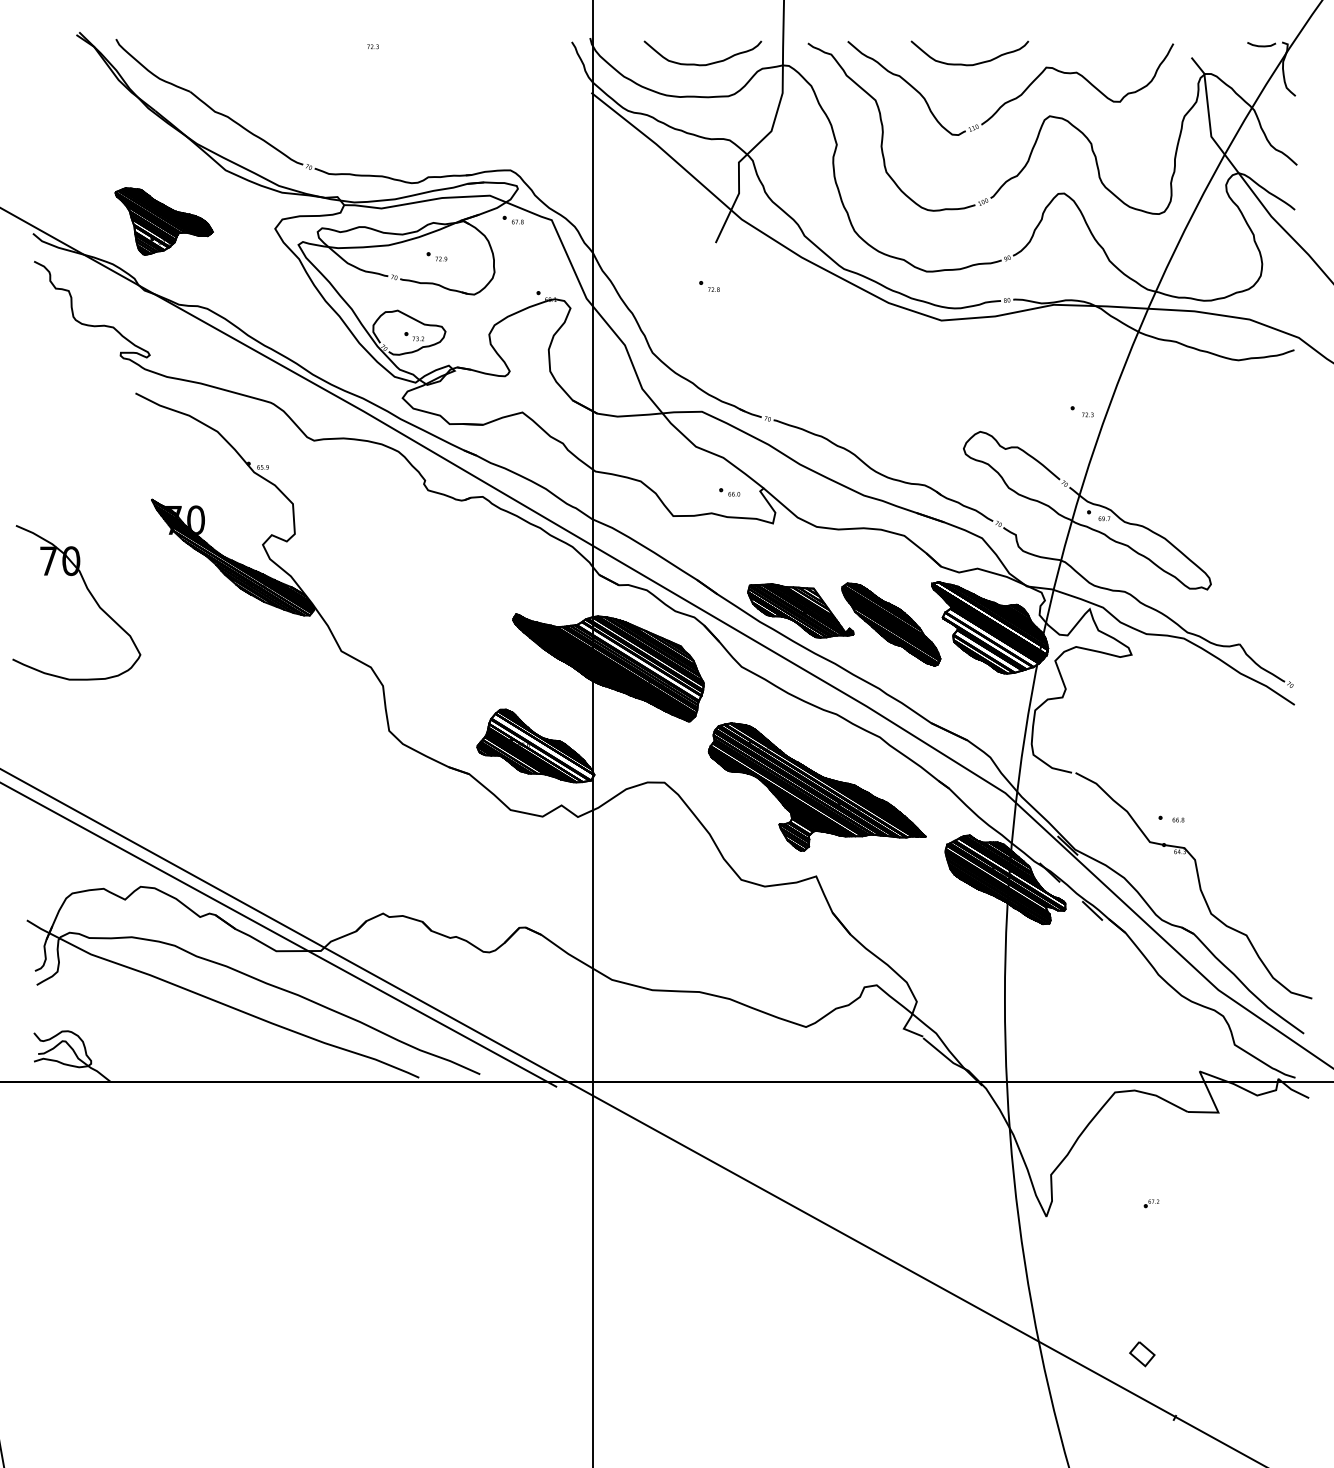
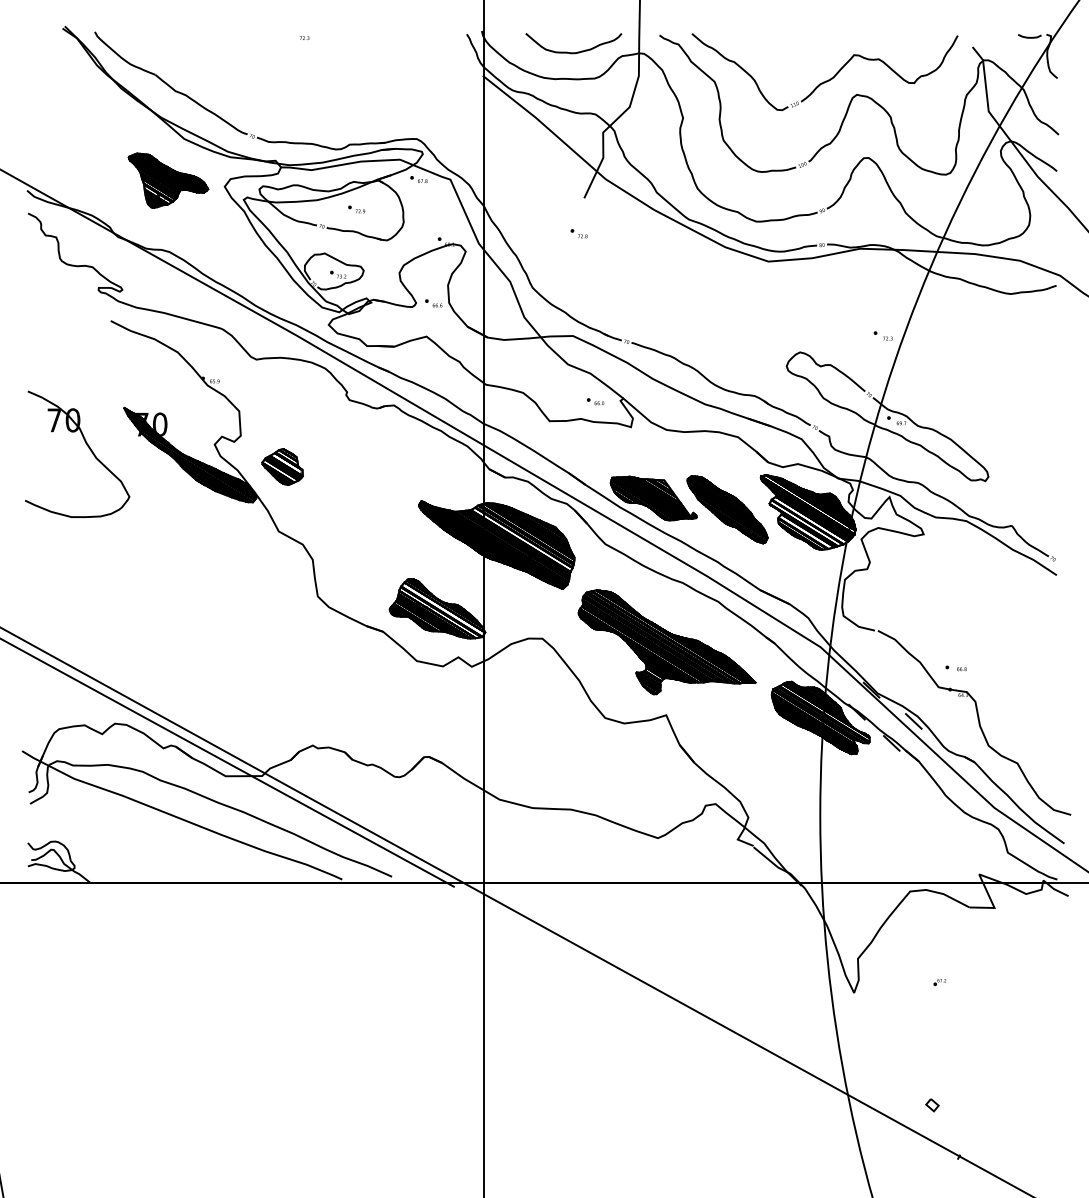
curve: (969, 64) -> (791, 52), removed
part: (163, 221) -> (167, 180), moved
part: (530, 371) -> (433, 303), added
part: (345, 572) -> (282, 467), added
part: (90, 595) -> (88, 448), moved
line: (1119, 883) -> (913, 721), added
part: (1142, 1354) -> (932, 1105), size x0.62

